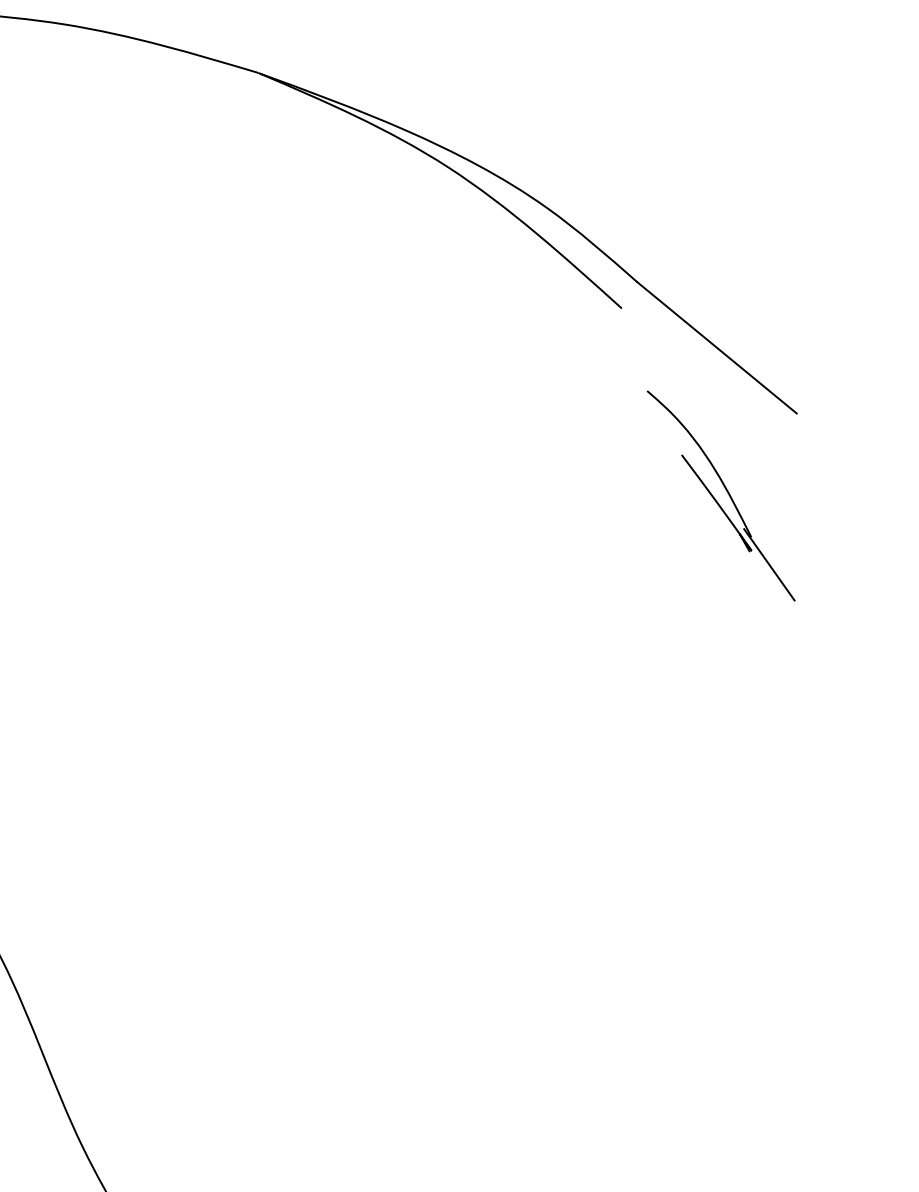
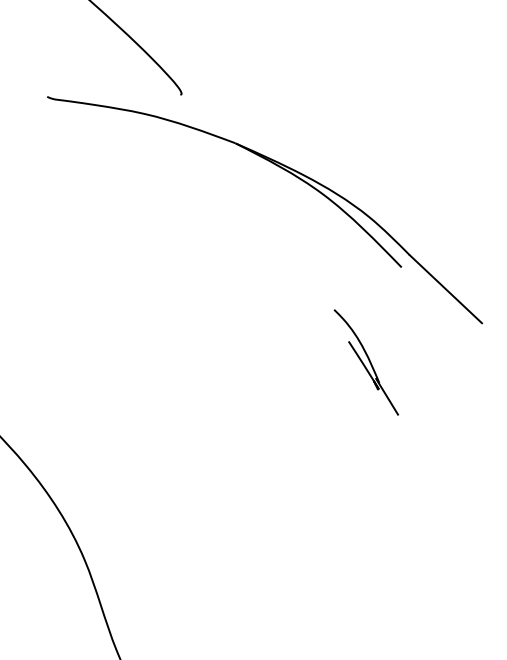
part: (721, 496) -> (366, 362), moved

